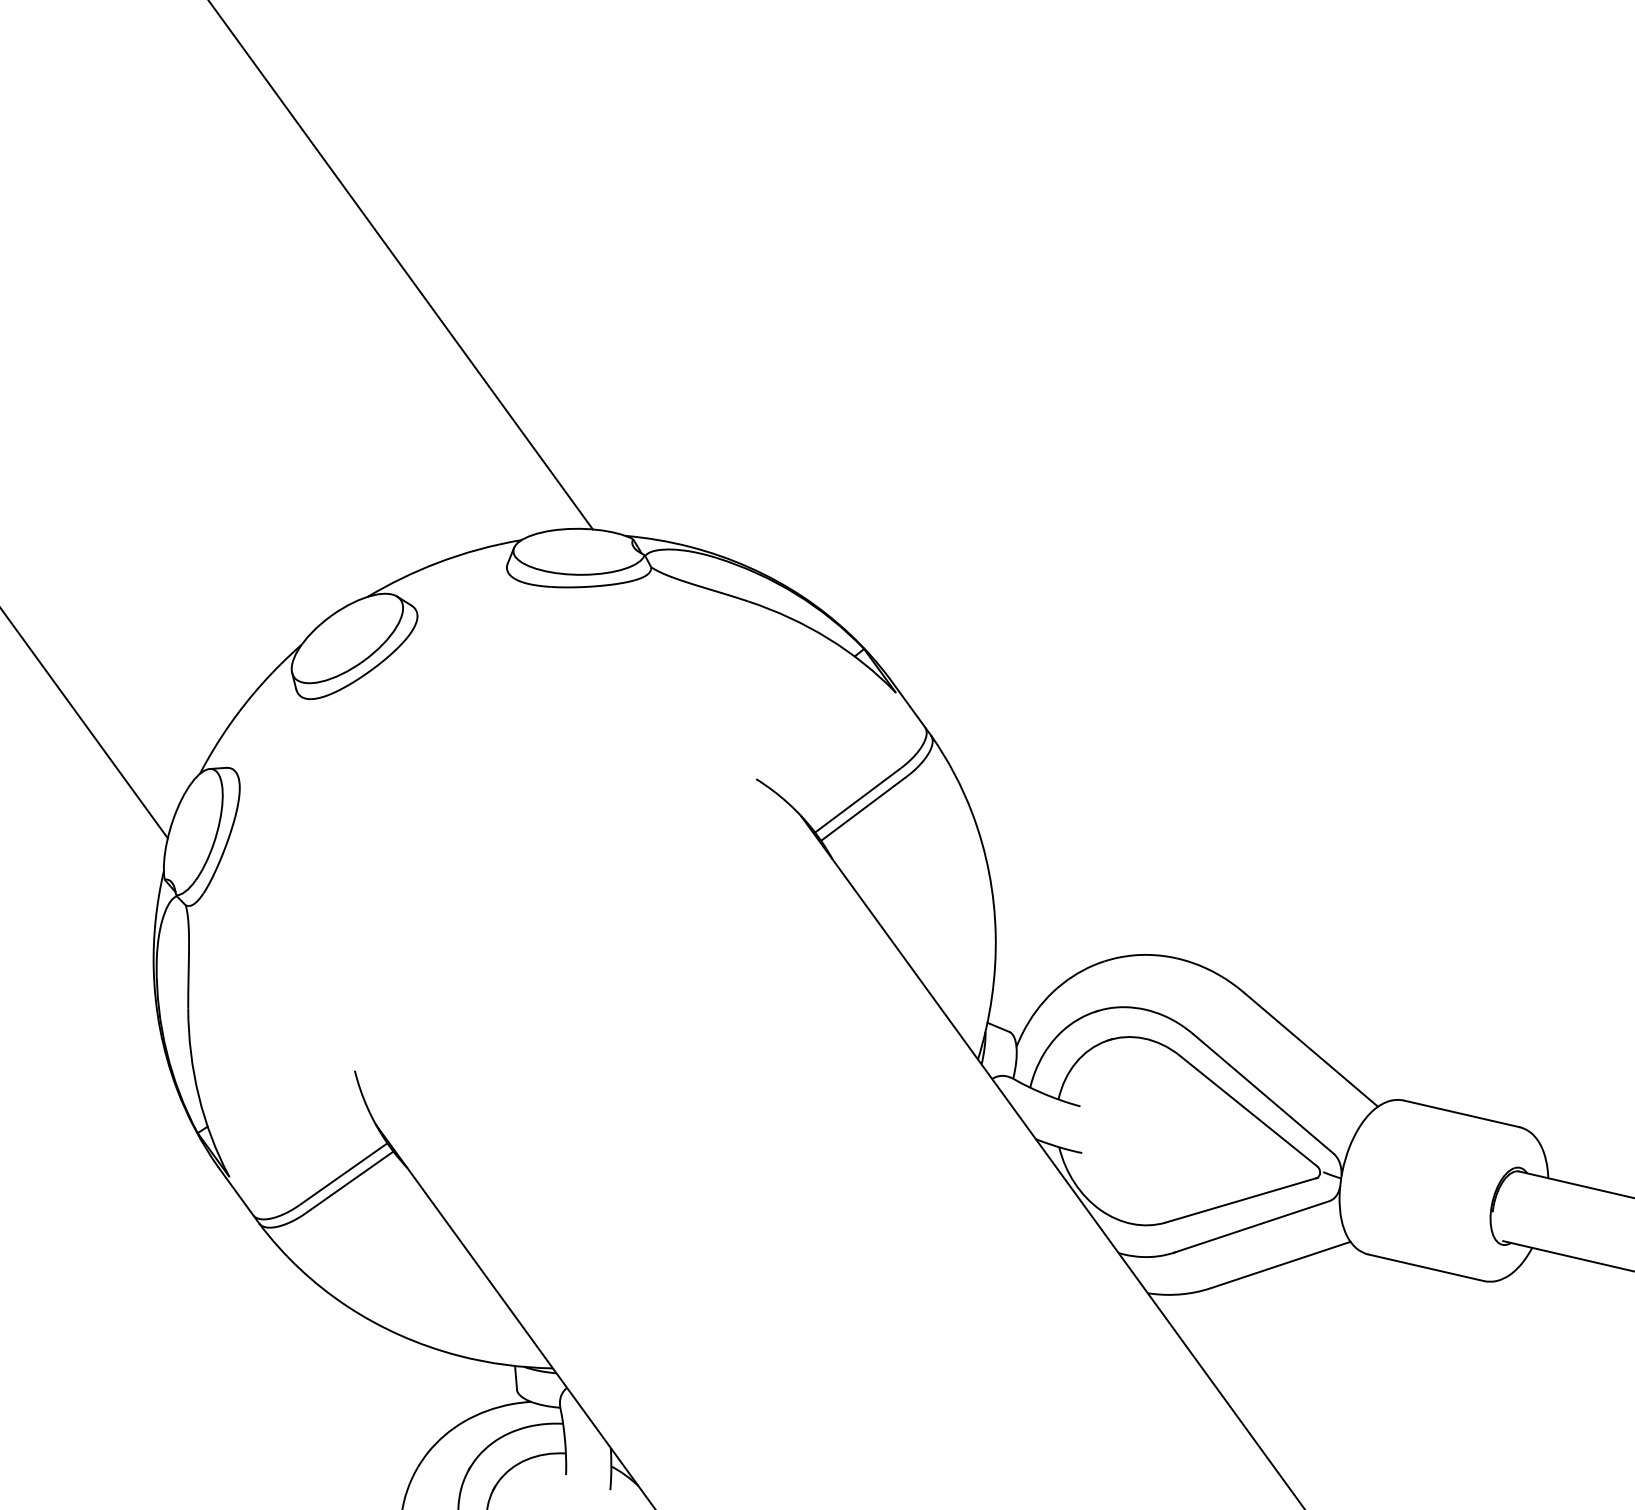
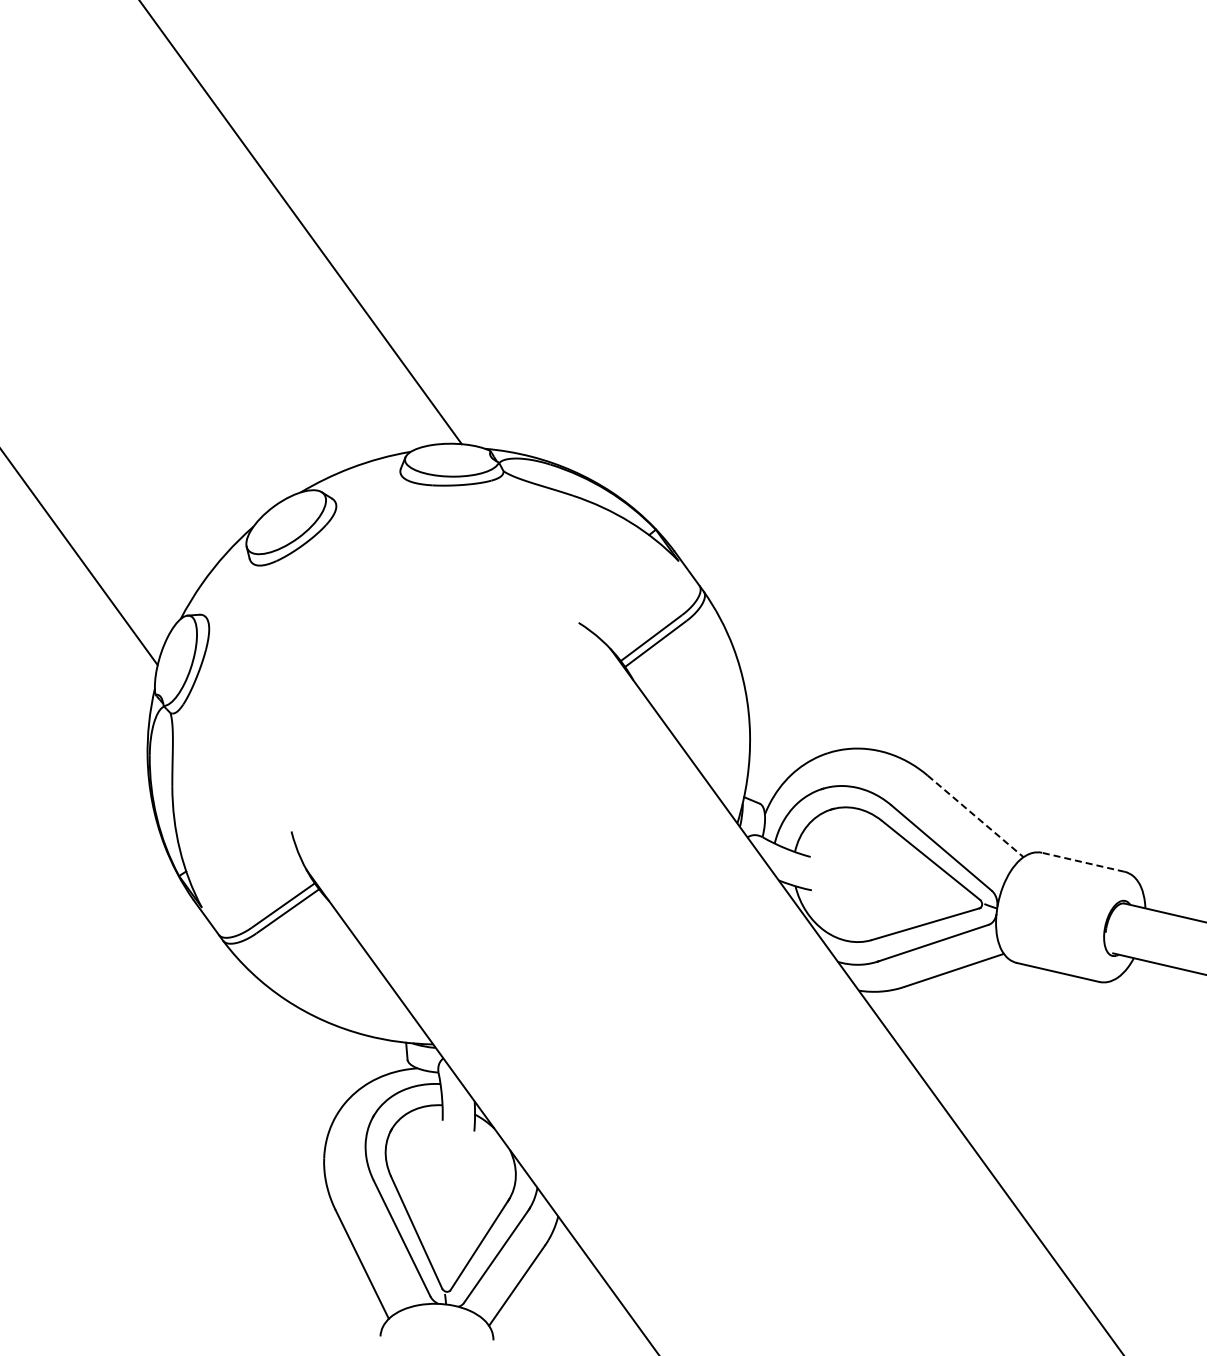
line: (1310, 1049) -> (975, 816), solid -> dashed
line: (1460, 1114) -> (1082, 862), solid -> dashed

